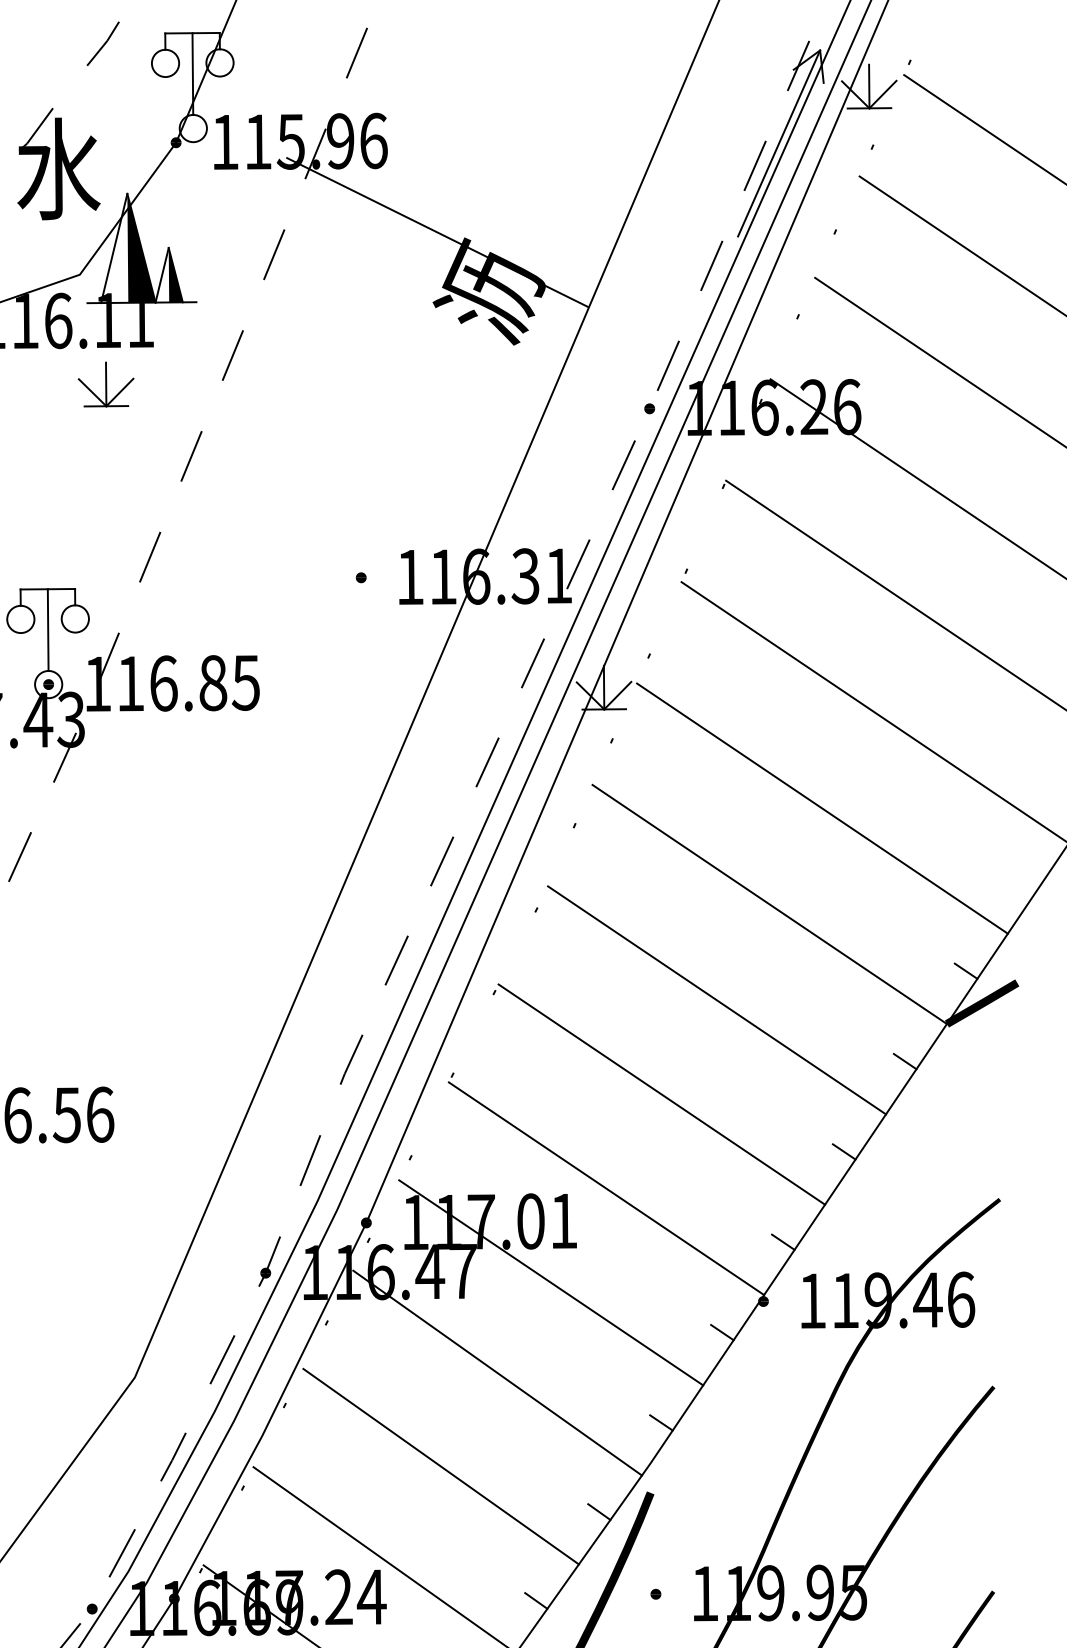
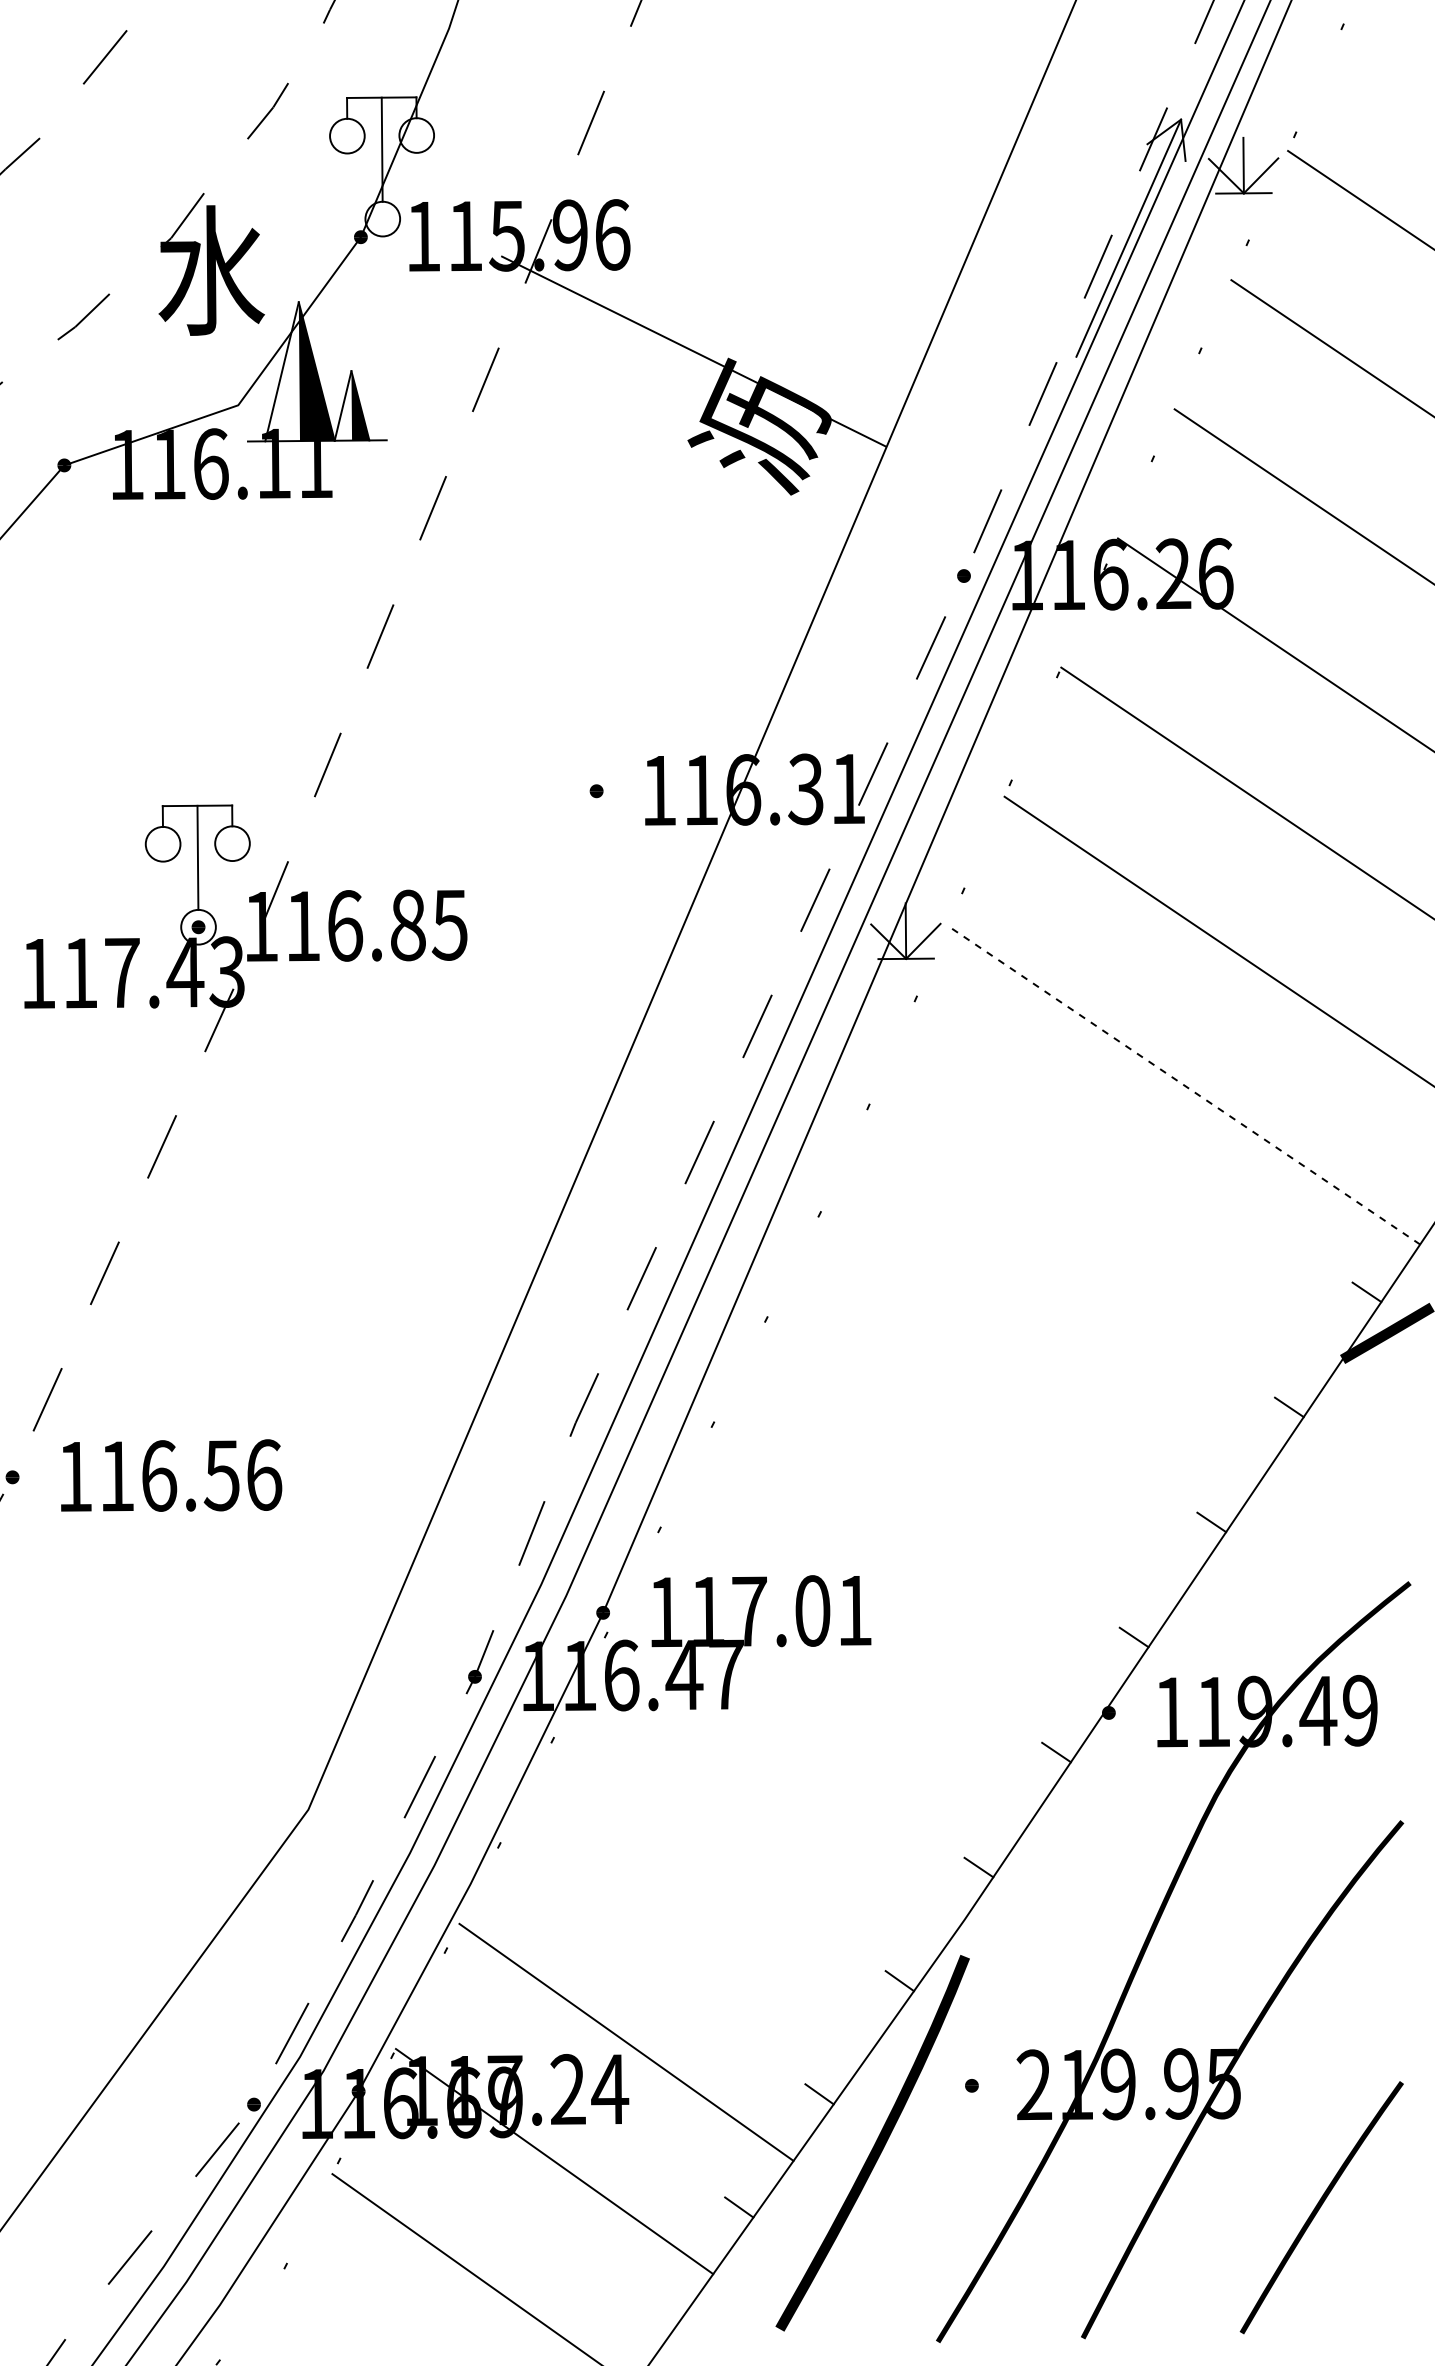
part: (105, 384) -> (271, 544), removed
line: (822, 808) -> (1184, 1085), solid -> dashed
line: (769, 904) -> (1116, 1207), removed
line: (716, 1000) -> (1049, 1329), removed
line: (661, 1094) -> (979, 1449), removed
line: (606, 1188) -> (908, 1568), removed
line: (551, 1282) -> (838, 1688), removed
text: (961, 1299) -> (1360, 1710), 119.46 -> 119.49
line: (497, 1372) -> (770, 1803), removed
line: (440, 1466) -> (697, 1922), removed
text: (705, 1593) -> (1034, 2084), 119.95 -> 219.95

